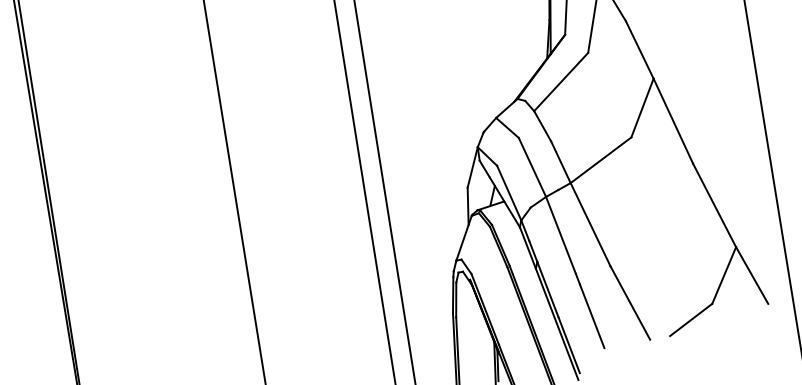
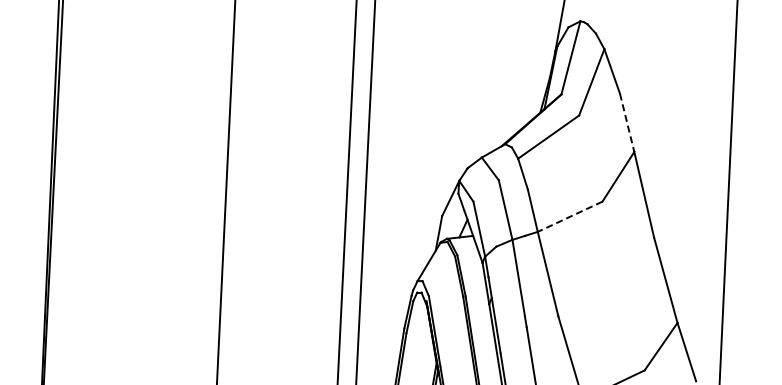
line: (640, 50) -> (627, 123), solid -> dashed
line: (601, 159) -> (570, 216), solid -> dashed

